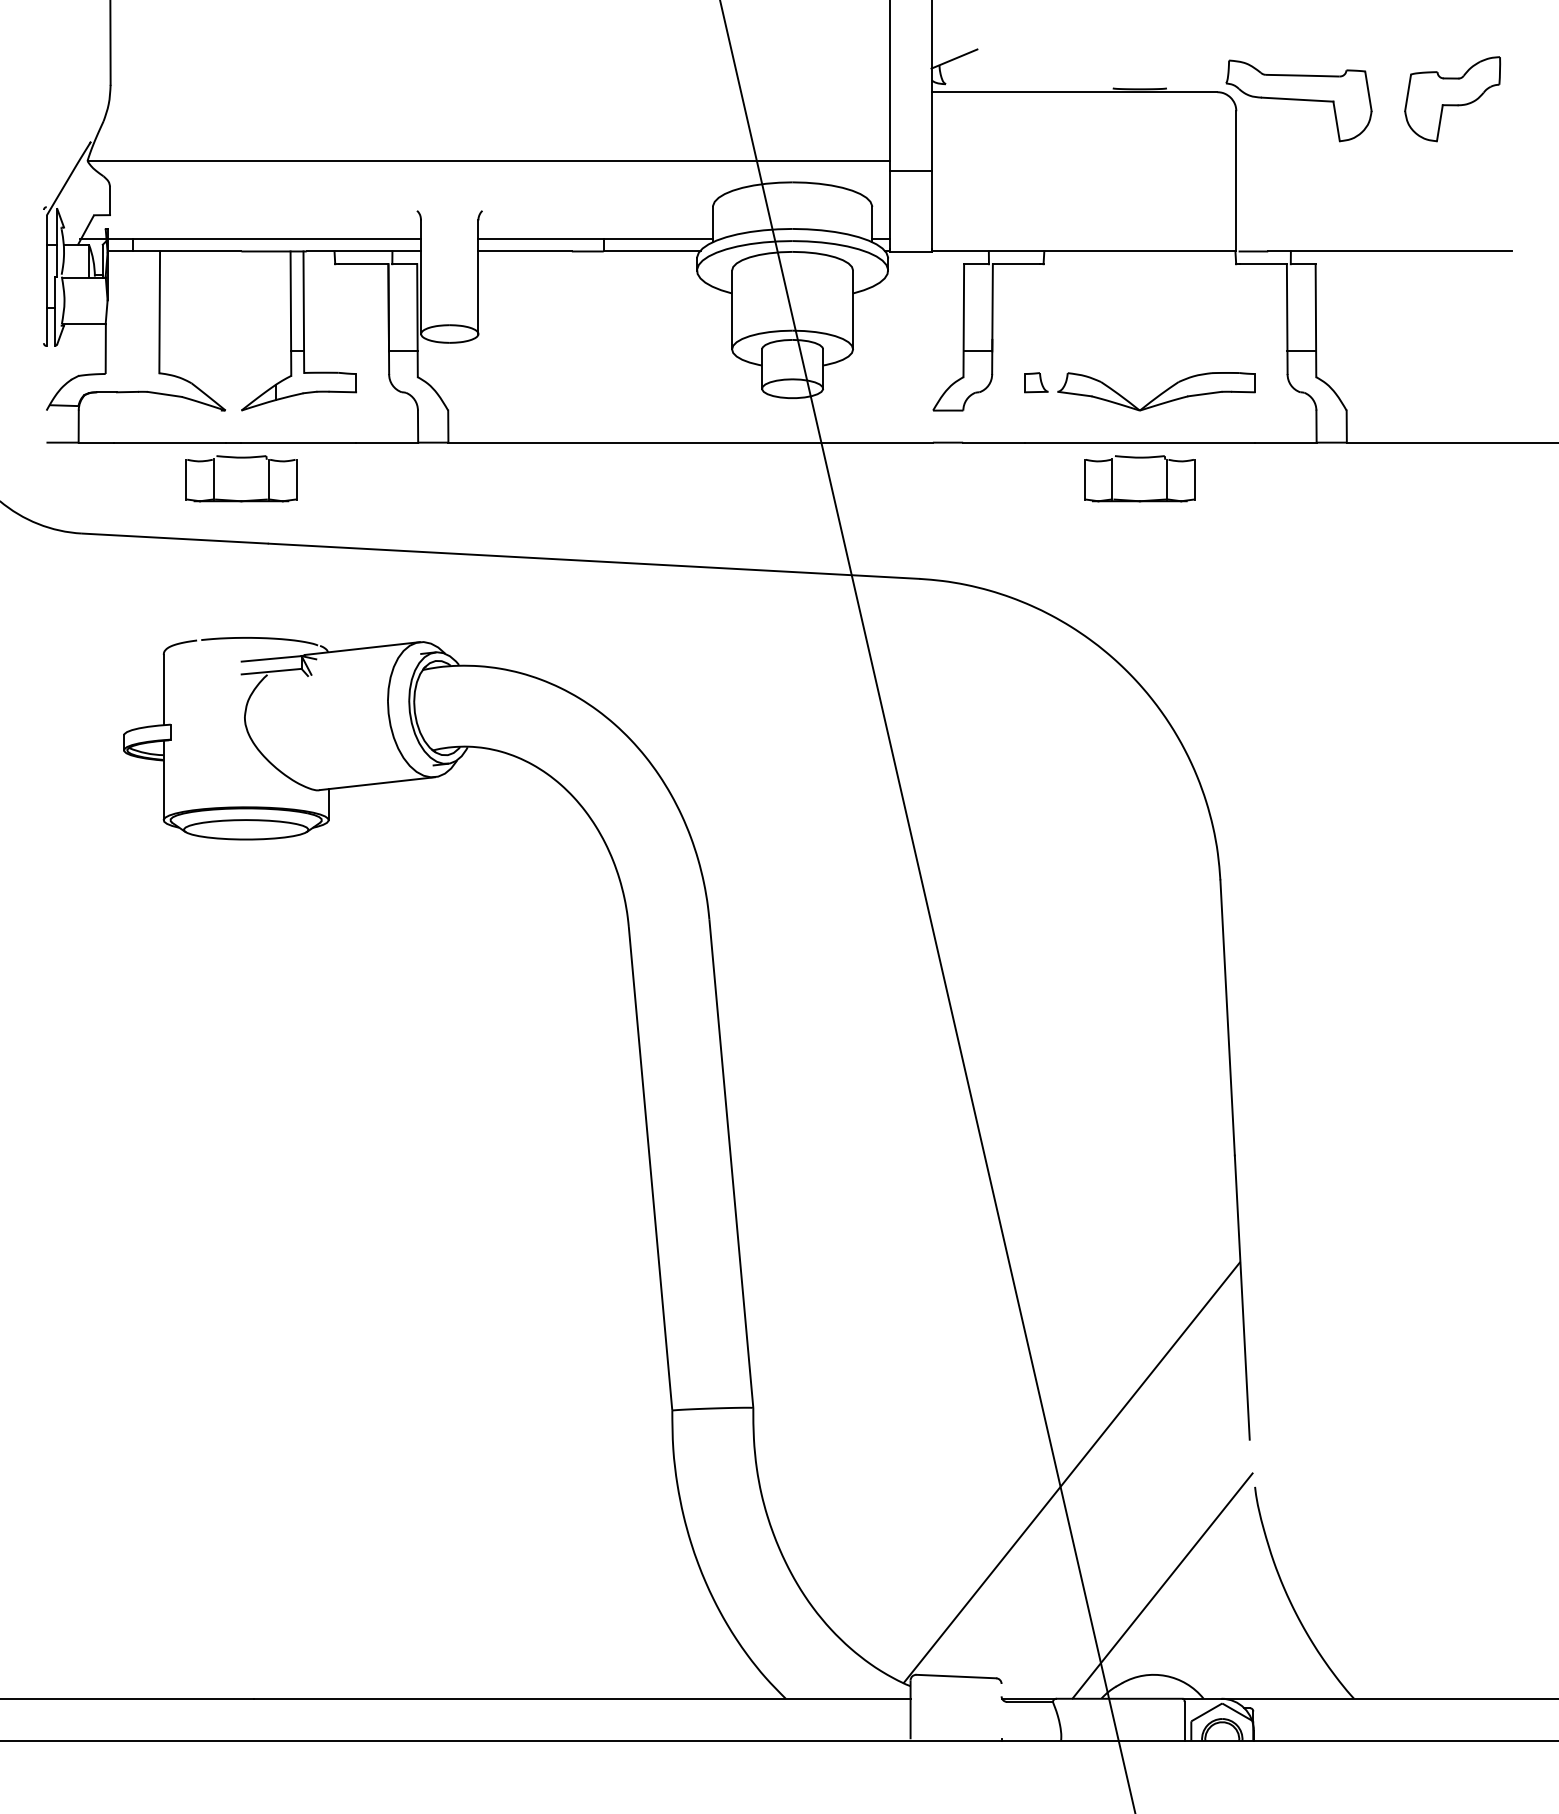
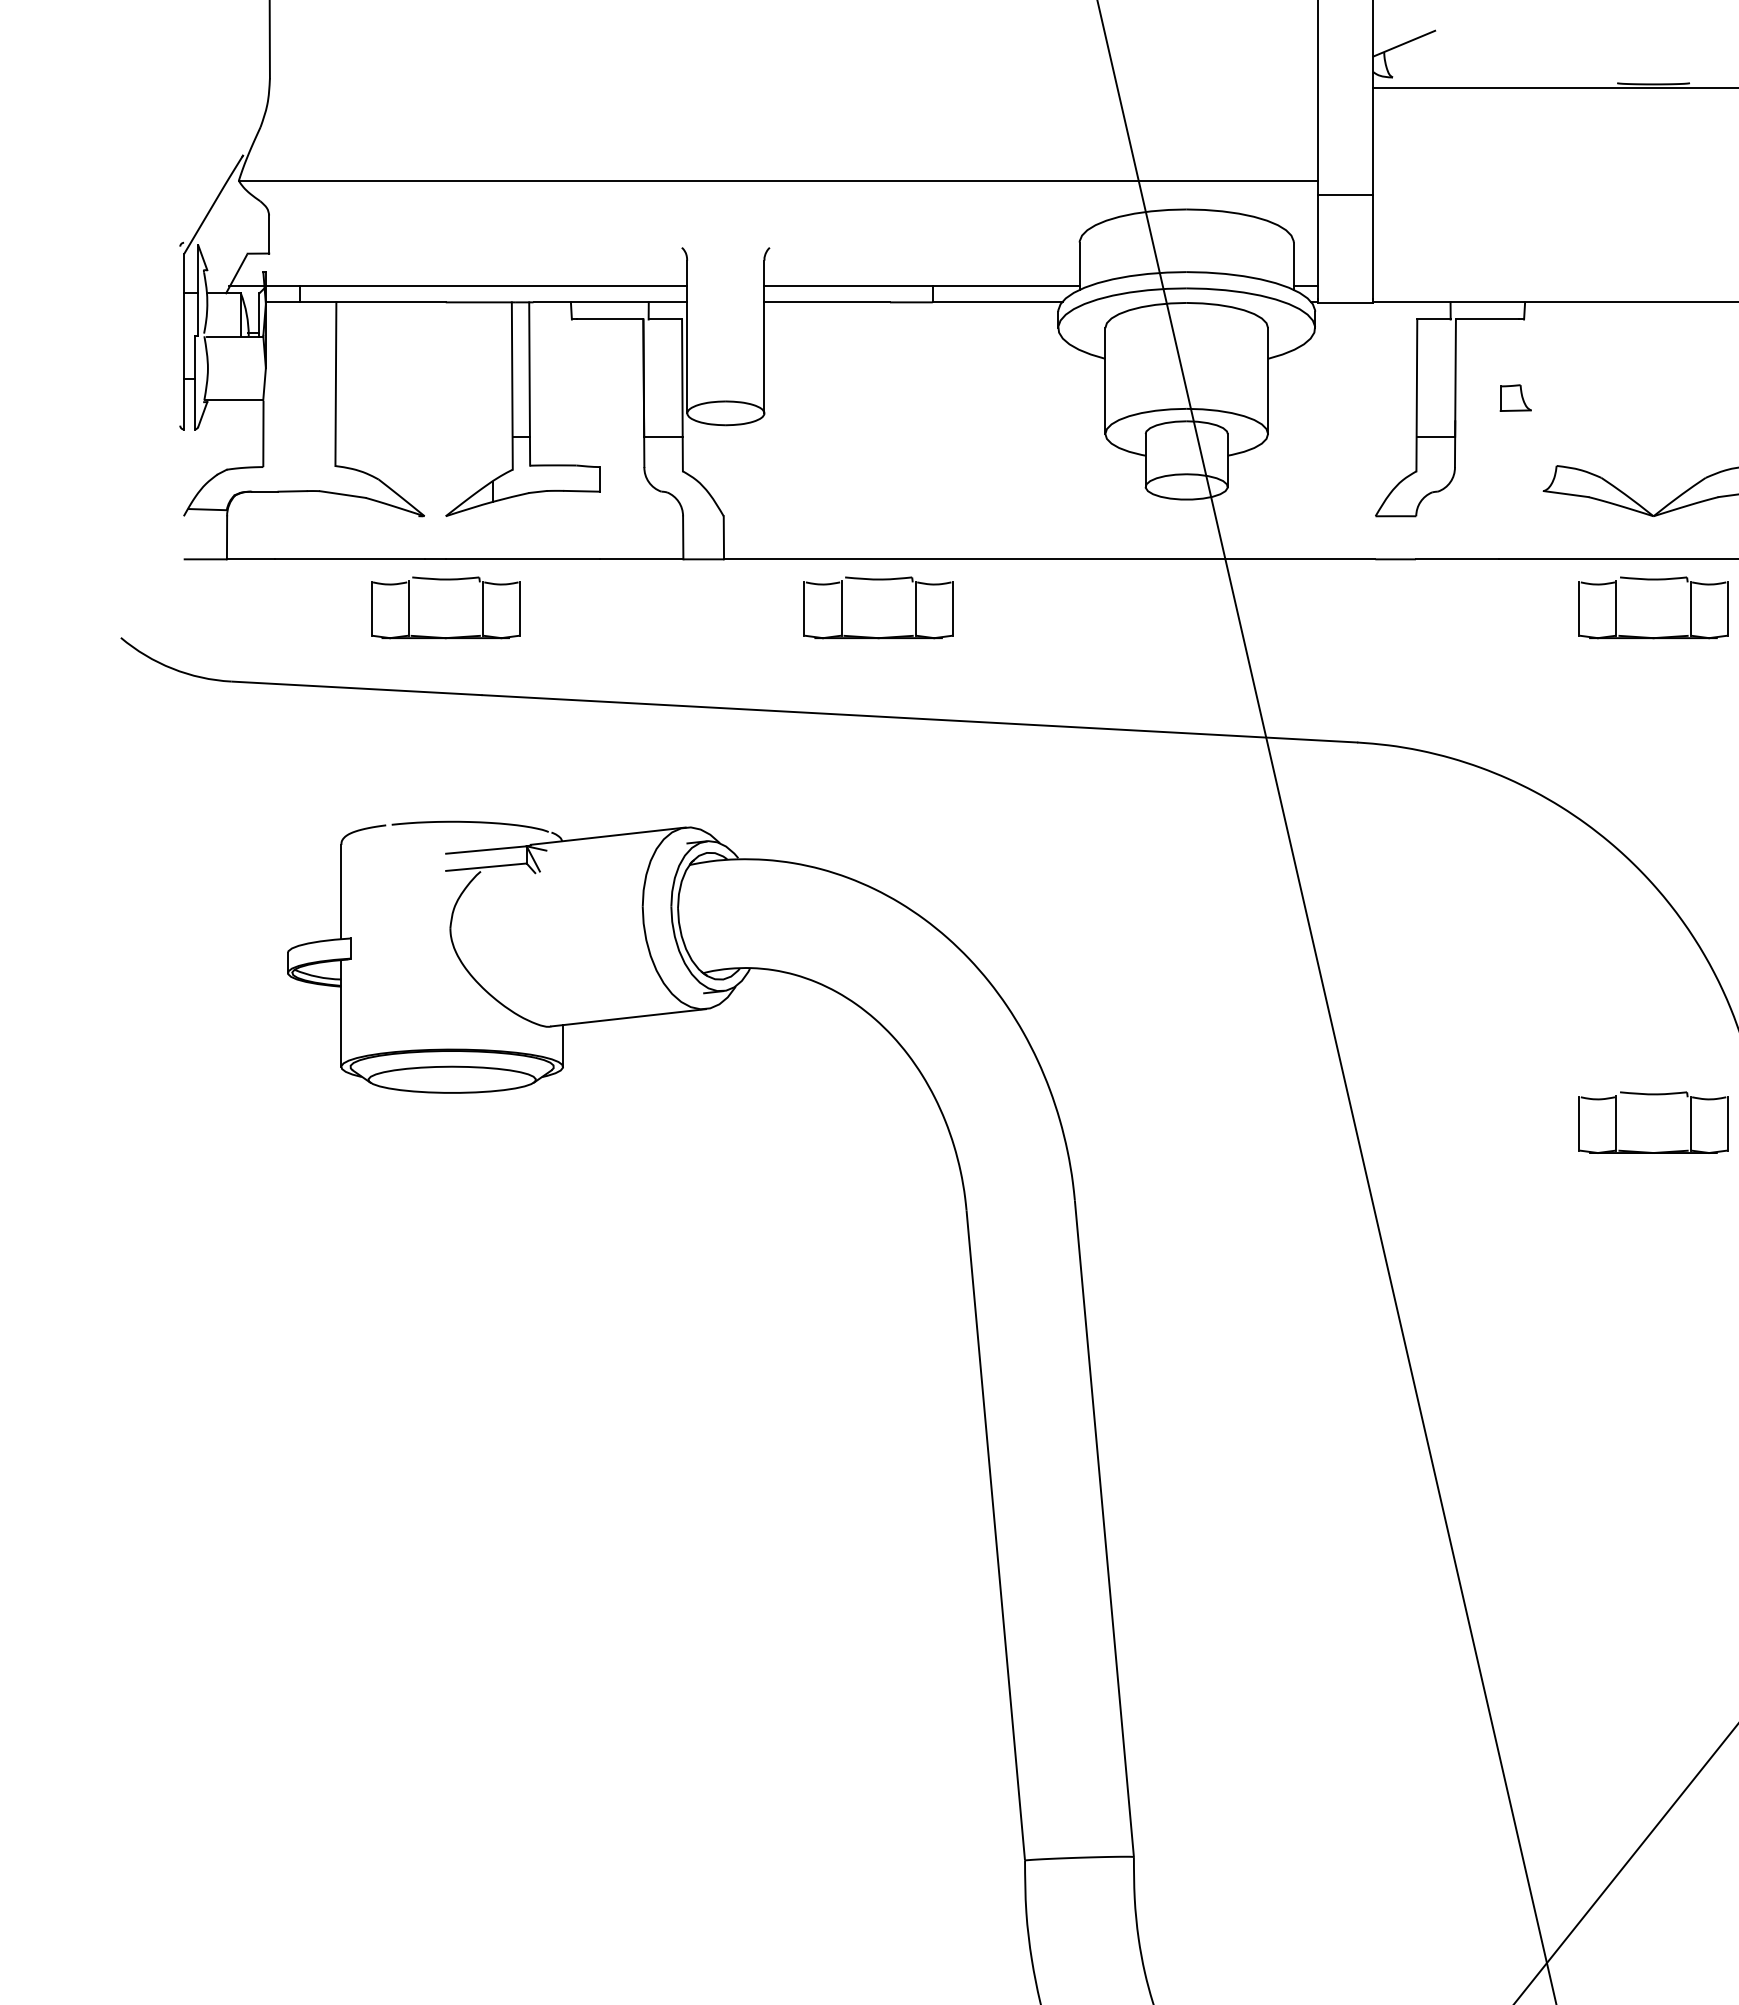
part: (1036, 382) -> (1515, 397), moved
part: (563, 458) -> (878, 580), added
part: (1139, 841) -> (1653, 1095), added

